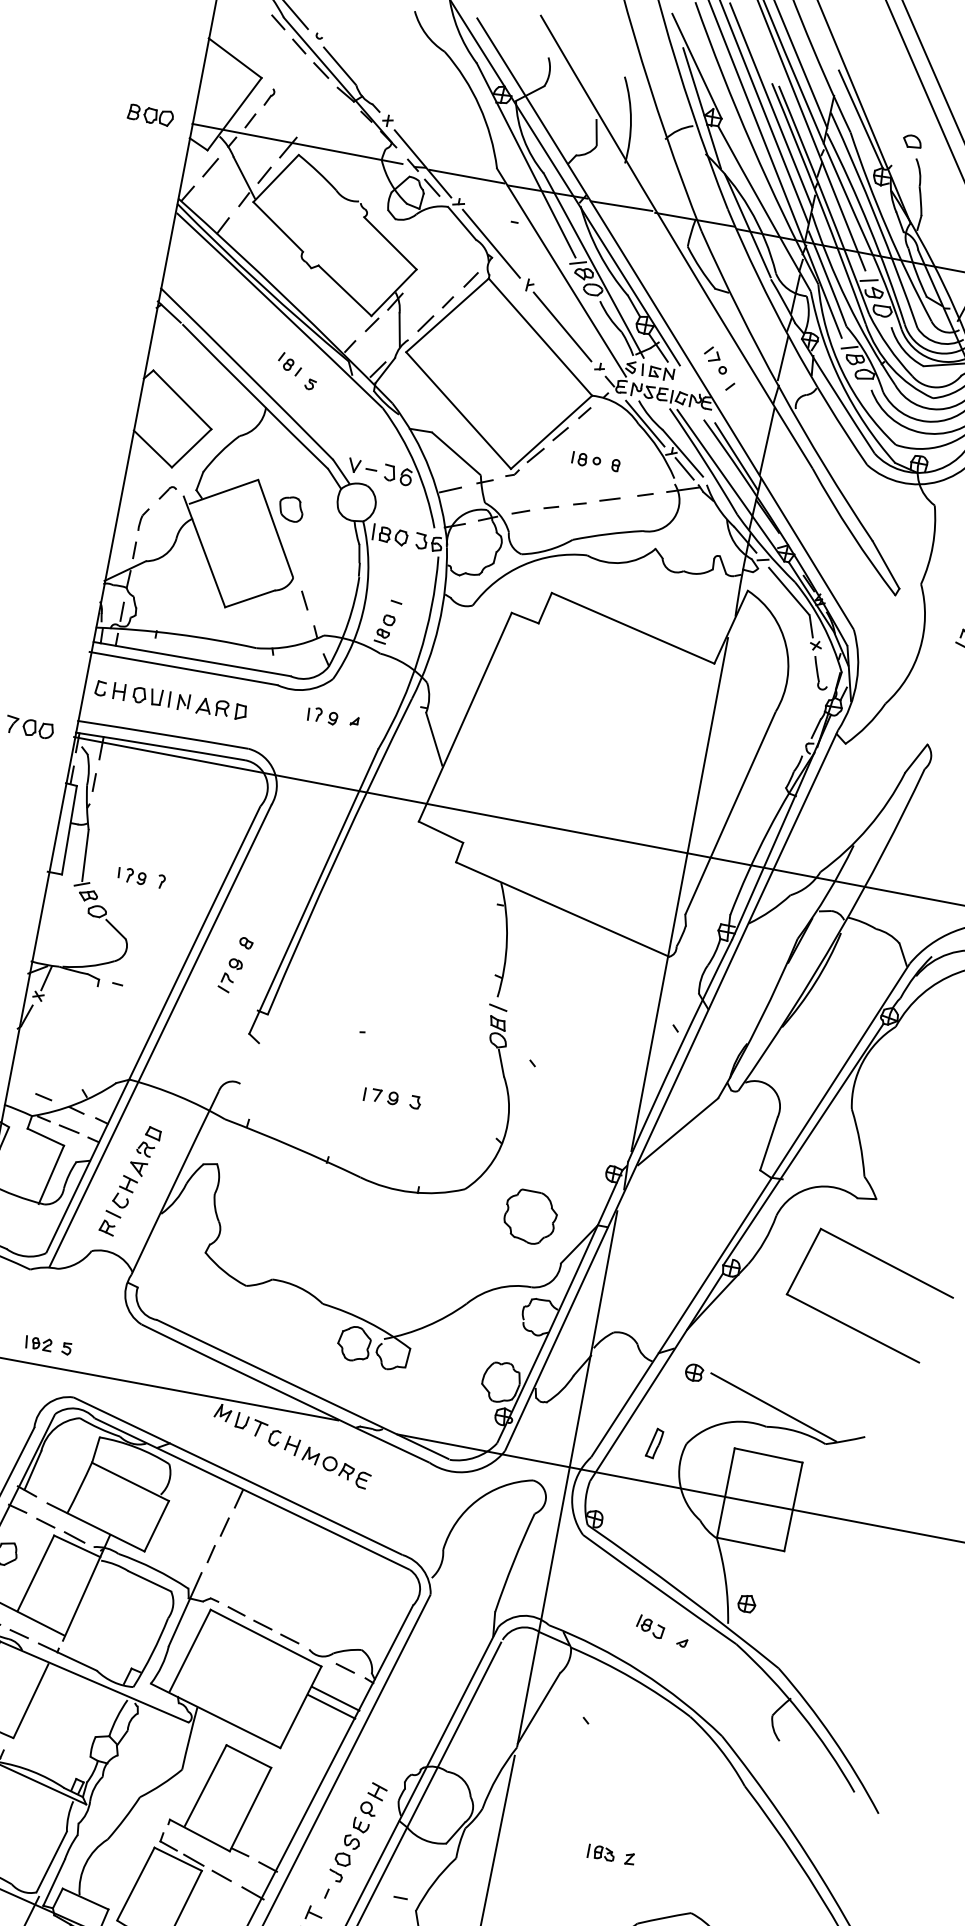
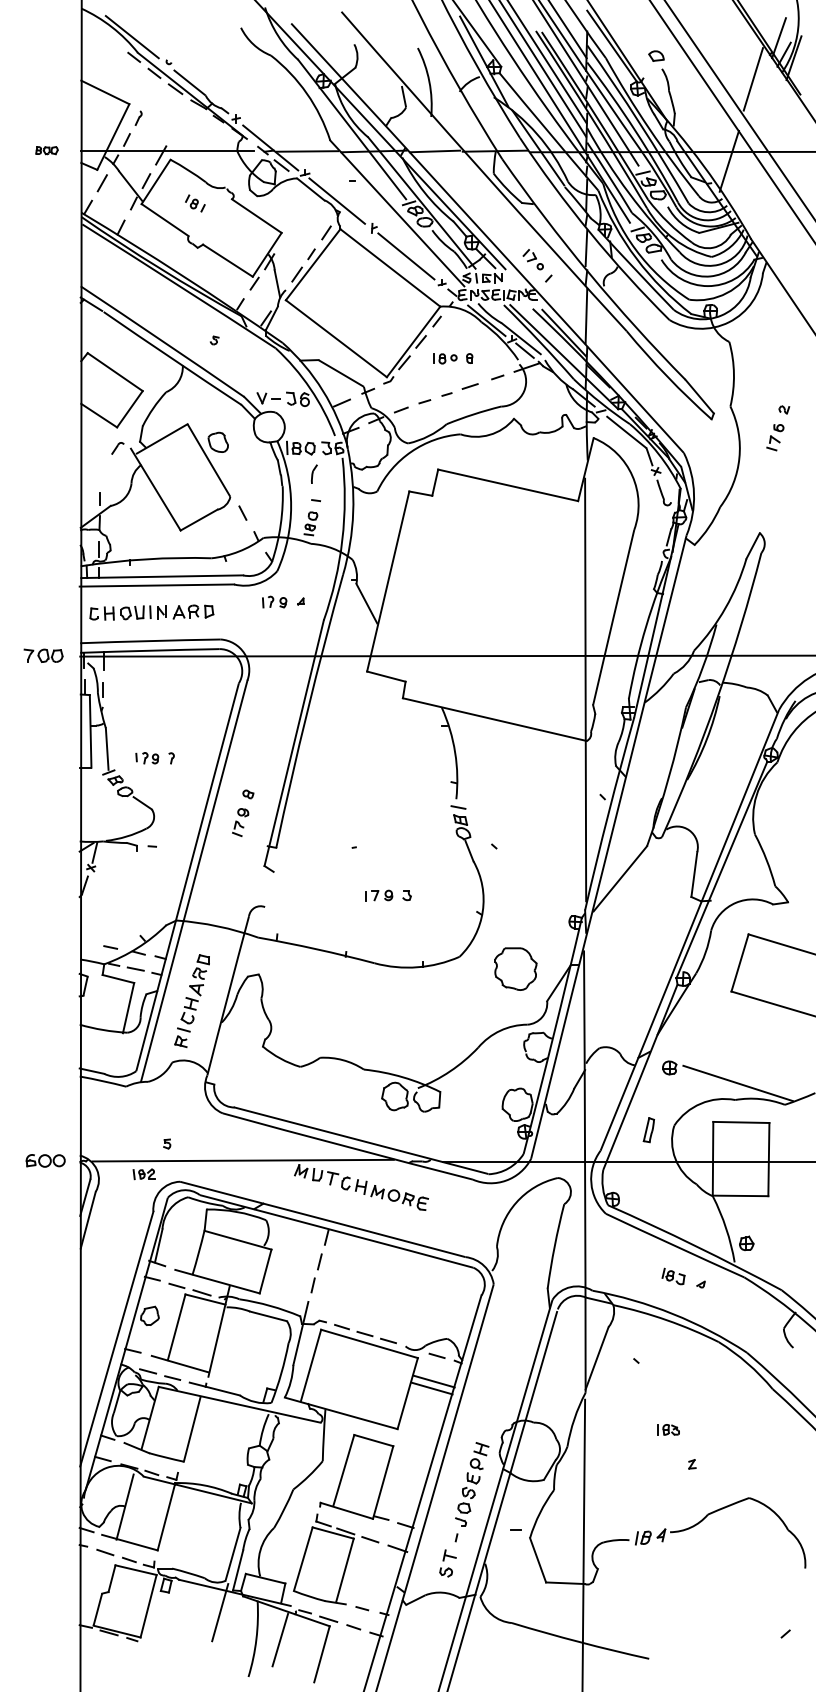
part: (150, 115) -> (46, 150), size x0.6
part: (290, 364) -> (195, 203), moved
part: (143, 518) -> (314, 473), moved
part: (37, 1343) -> (143, 1174), moved
part: (601, 1852) -> (668, 1429), moved

